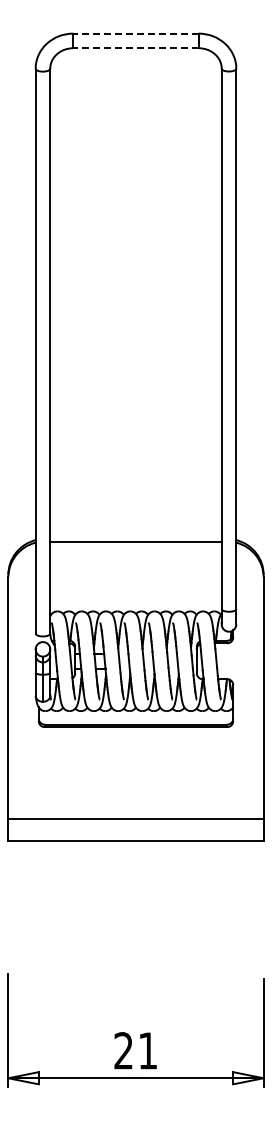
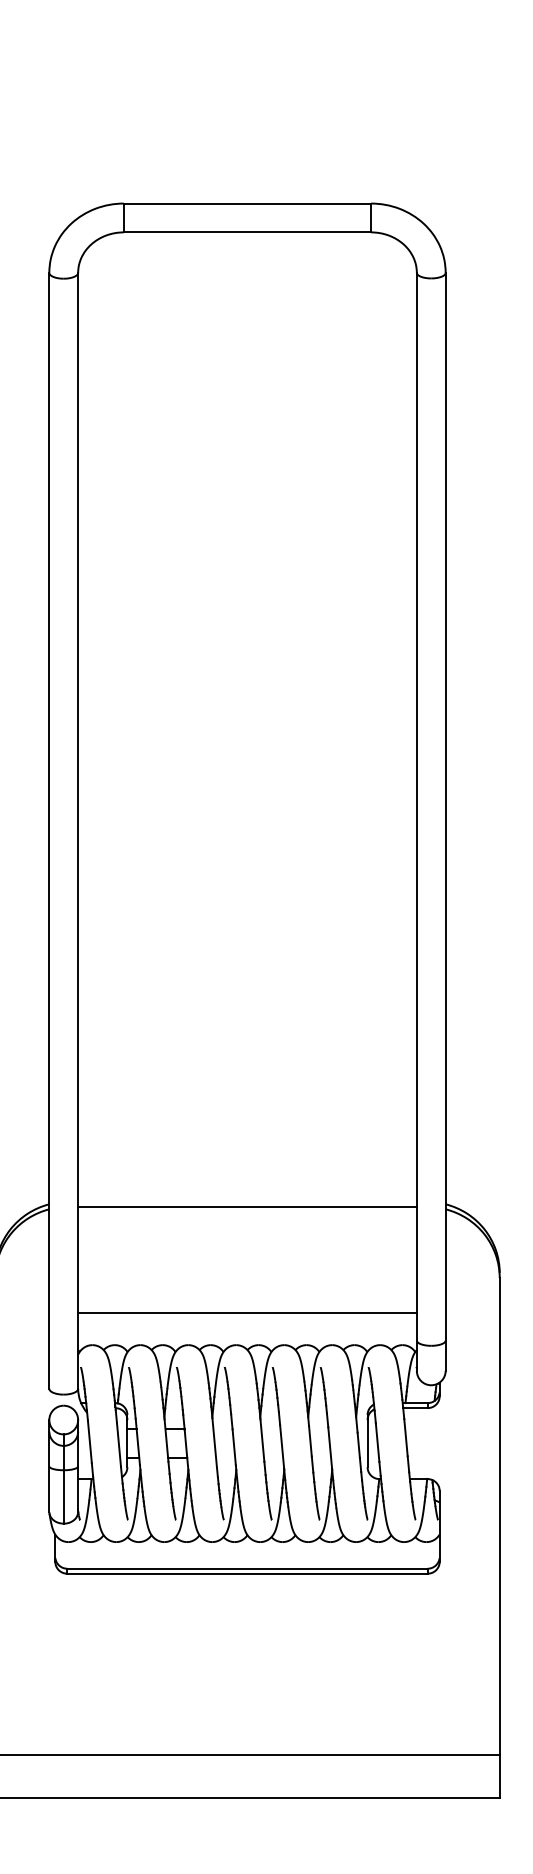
line: (135, 33) -> (246, 203), dashed -> solid
line: (135, 48) -> (246, 232), dashed -> solid
line: (135, 595) -> (246, 1313), added

